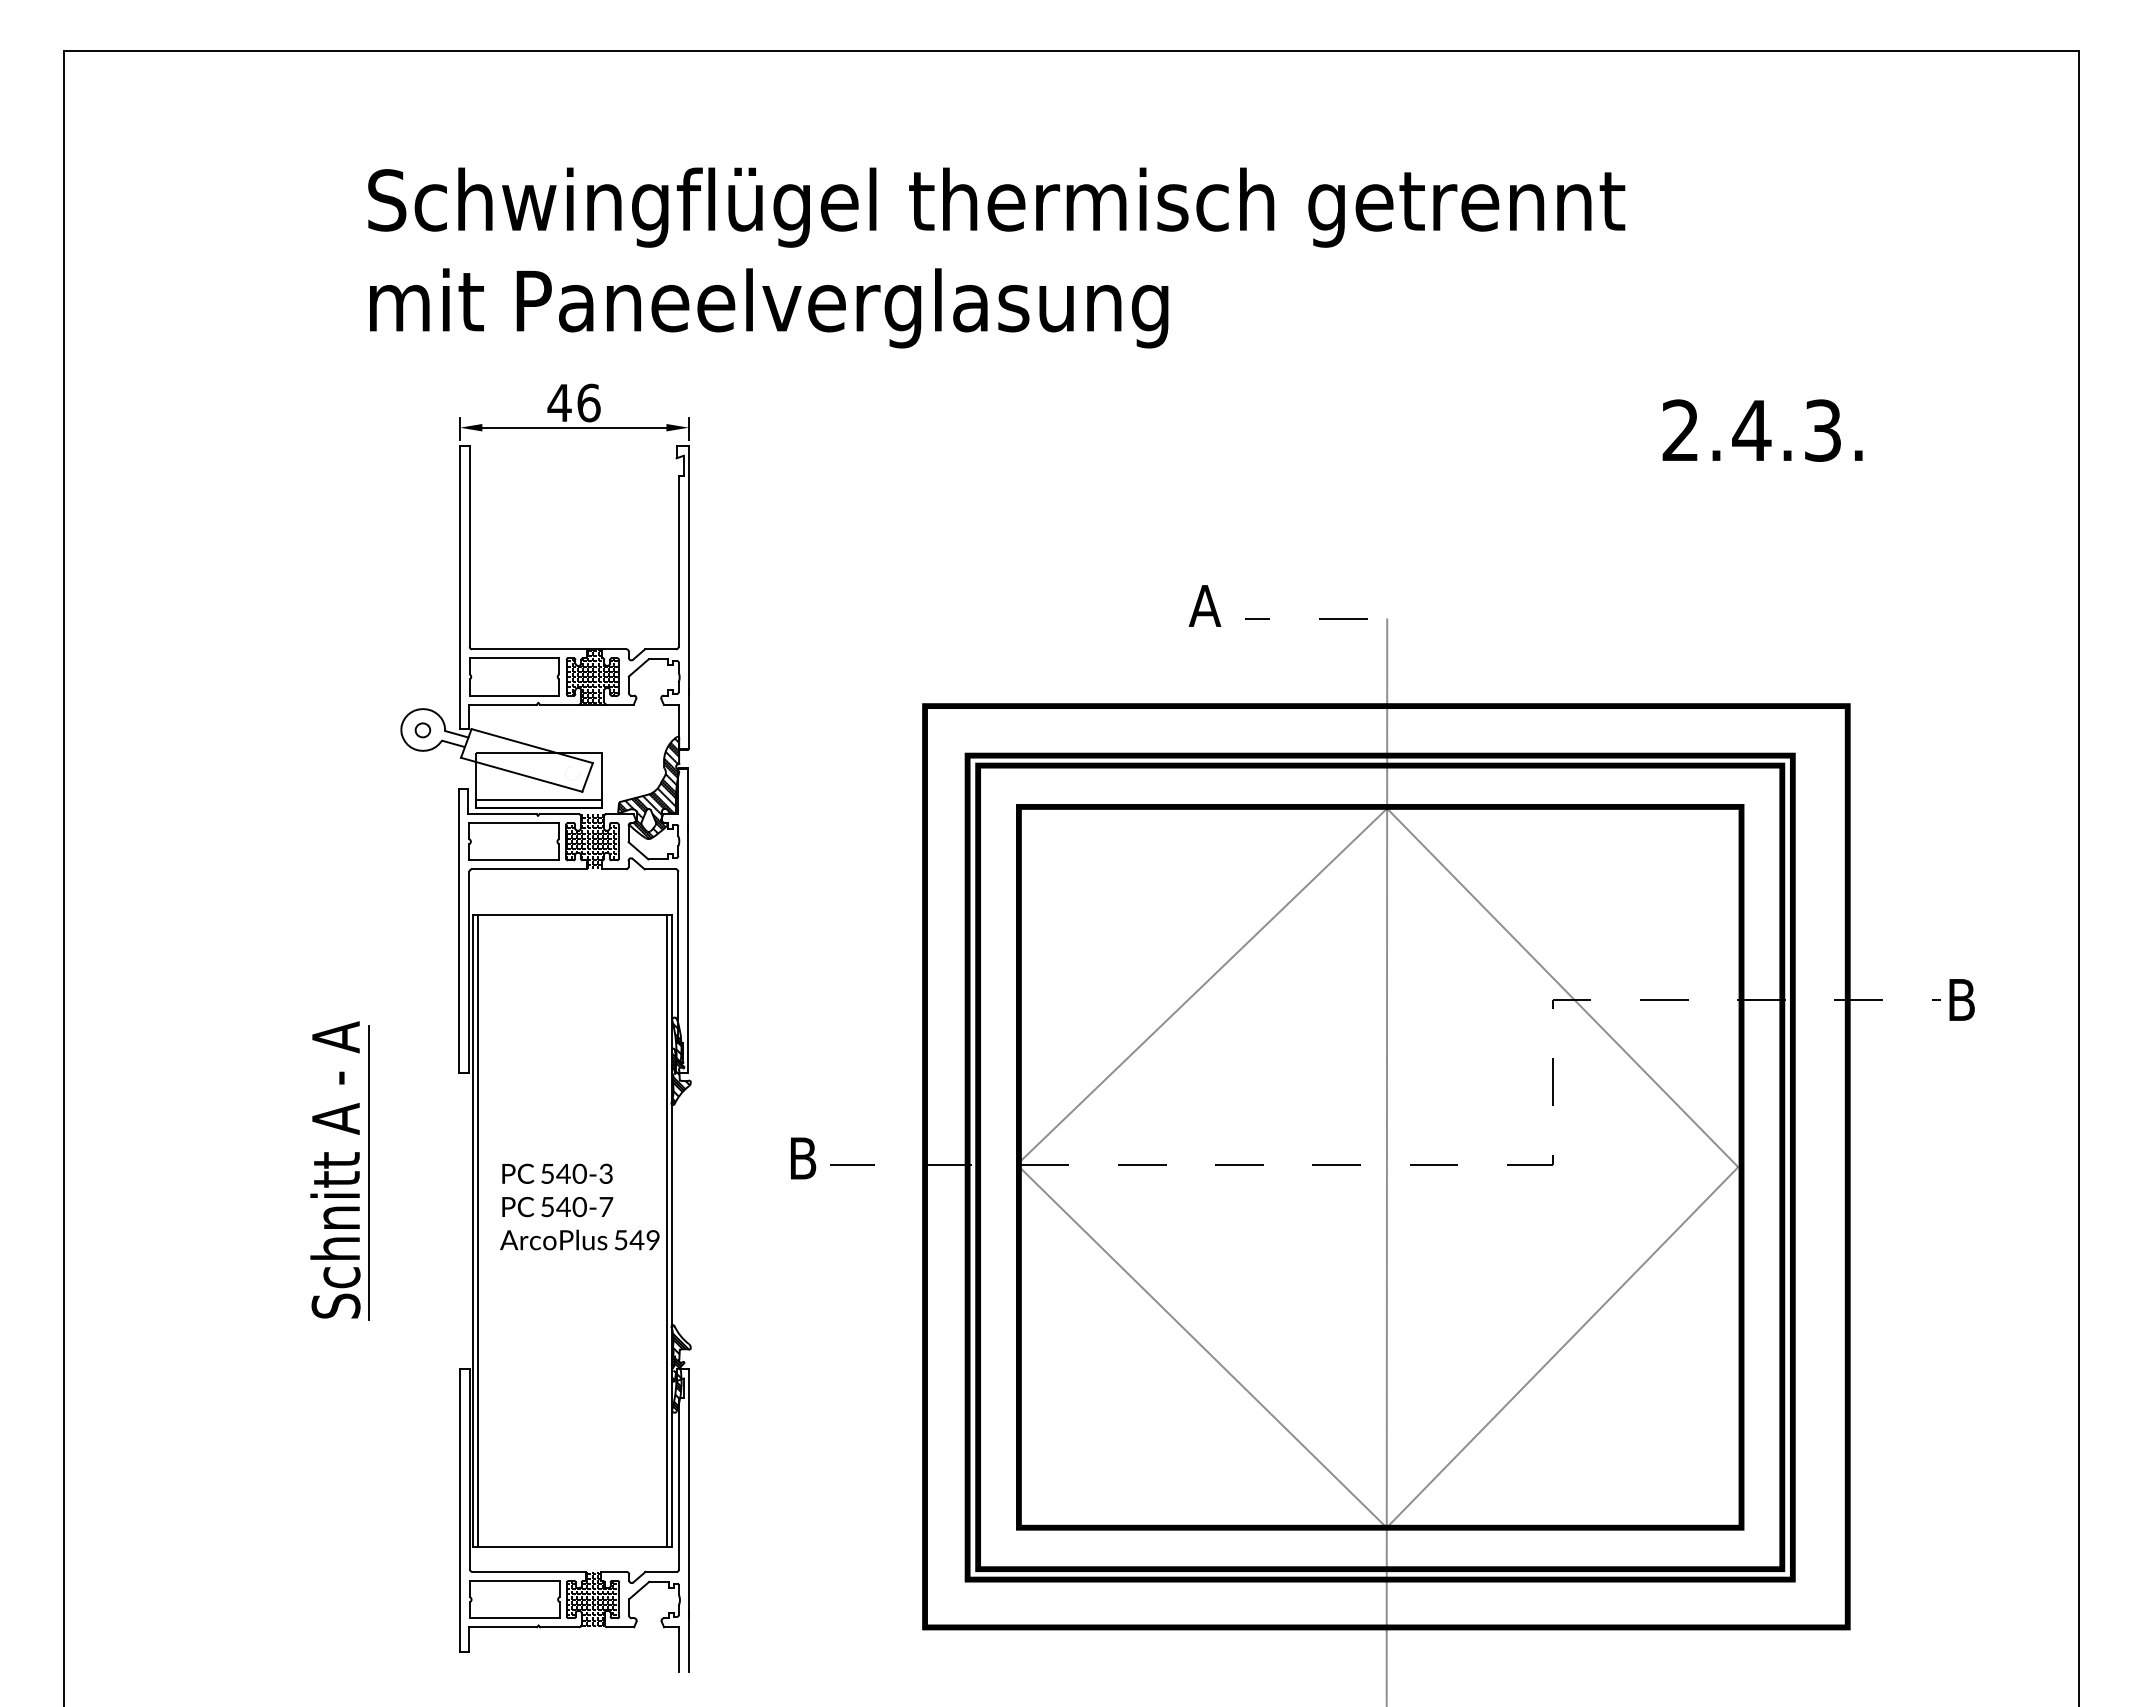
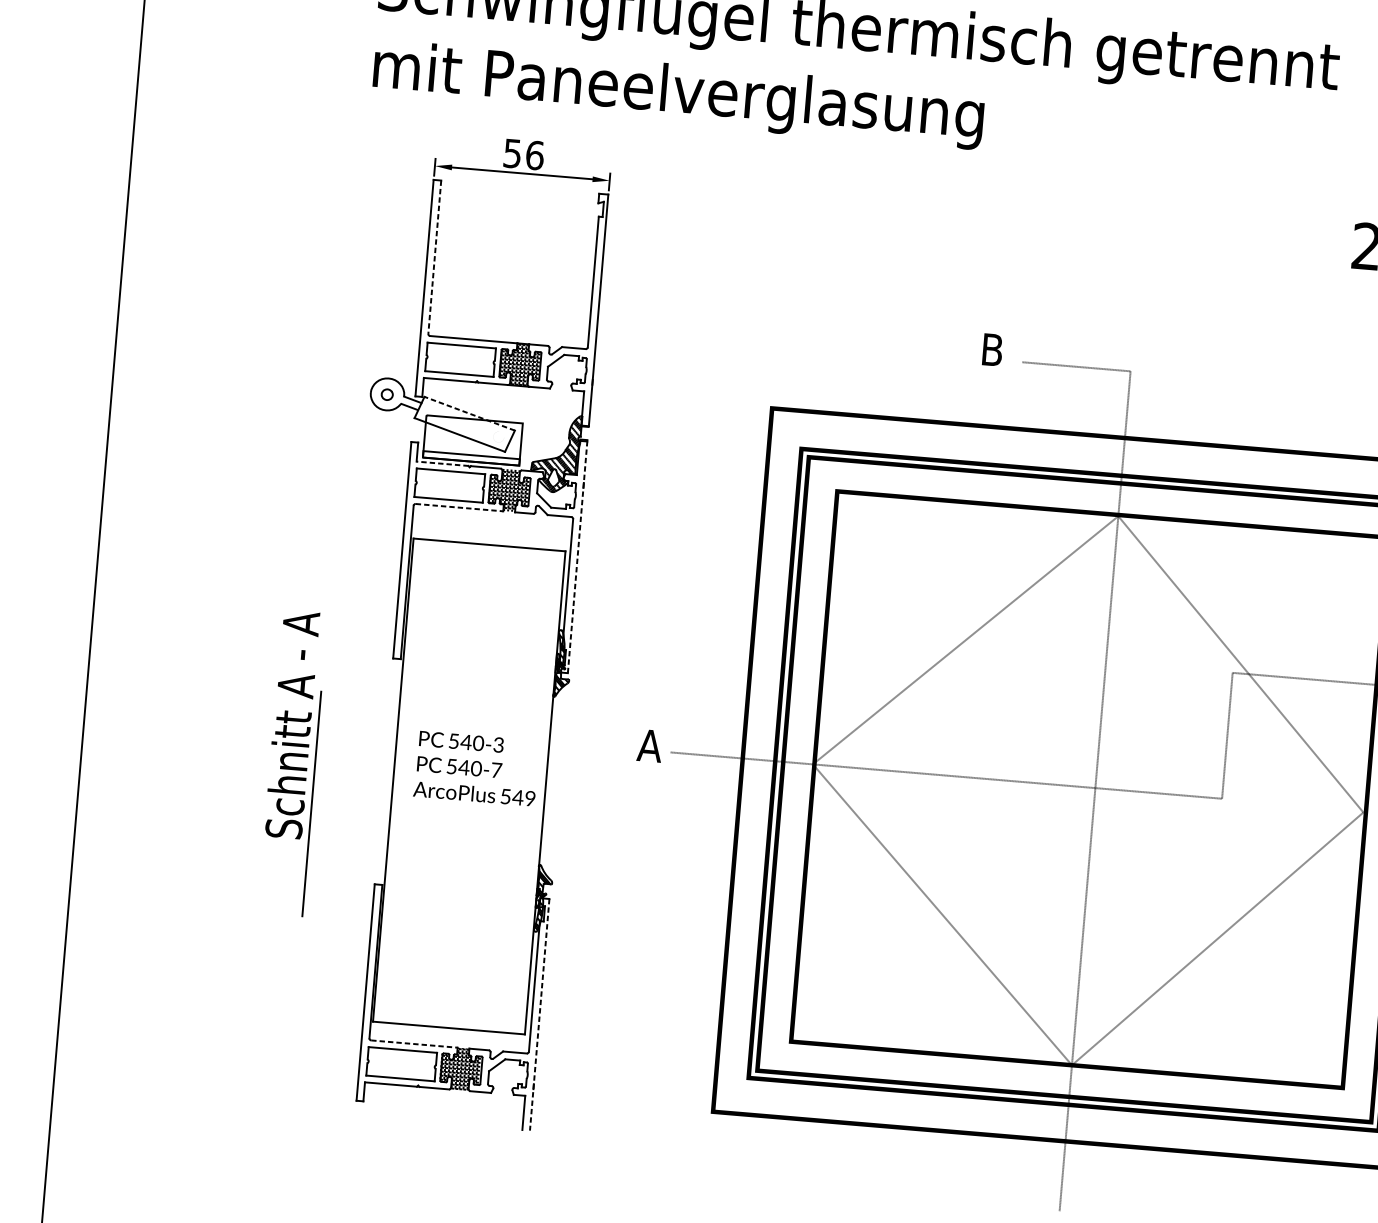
text: (559, 403) -> (512, 153), 46 -> 56
line: (469, 546) -> (434, 257), solid -> dashed
text: (1204, 605) -> (991, 349), A -> B
line: (532, 746) -> (469, 414), solid -> dashed
line: (501, 814) -> (441, 463), solid -> dashed
line: (529, 869) -> (459, 507), solid -> dashed
line: (688, 921) -> (577, 557), solid -> dashed
text: (802, 1158) -> (649, 745), B -> A
line: (368, 1172) -> (311, 803), moved
line: (477, 1230) -> (396, 780), removed
line: (666, 1230) -> (541, 792), removed
line: (688, 1520) -> (539, 1014), solid -> dashed
line: (529, 1572) -> (414, 1044), solid -> dashed

